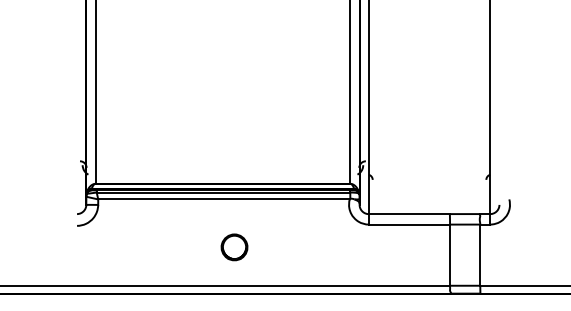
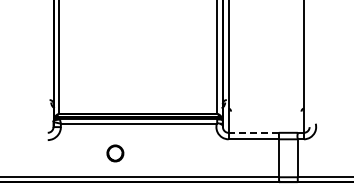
line: (408, 213) -> (253, 132), solid -> dashed
part: (234, 247) -> (115, 153), moved

